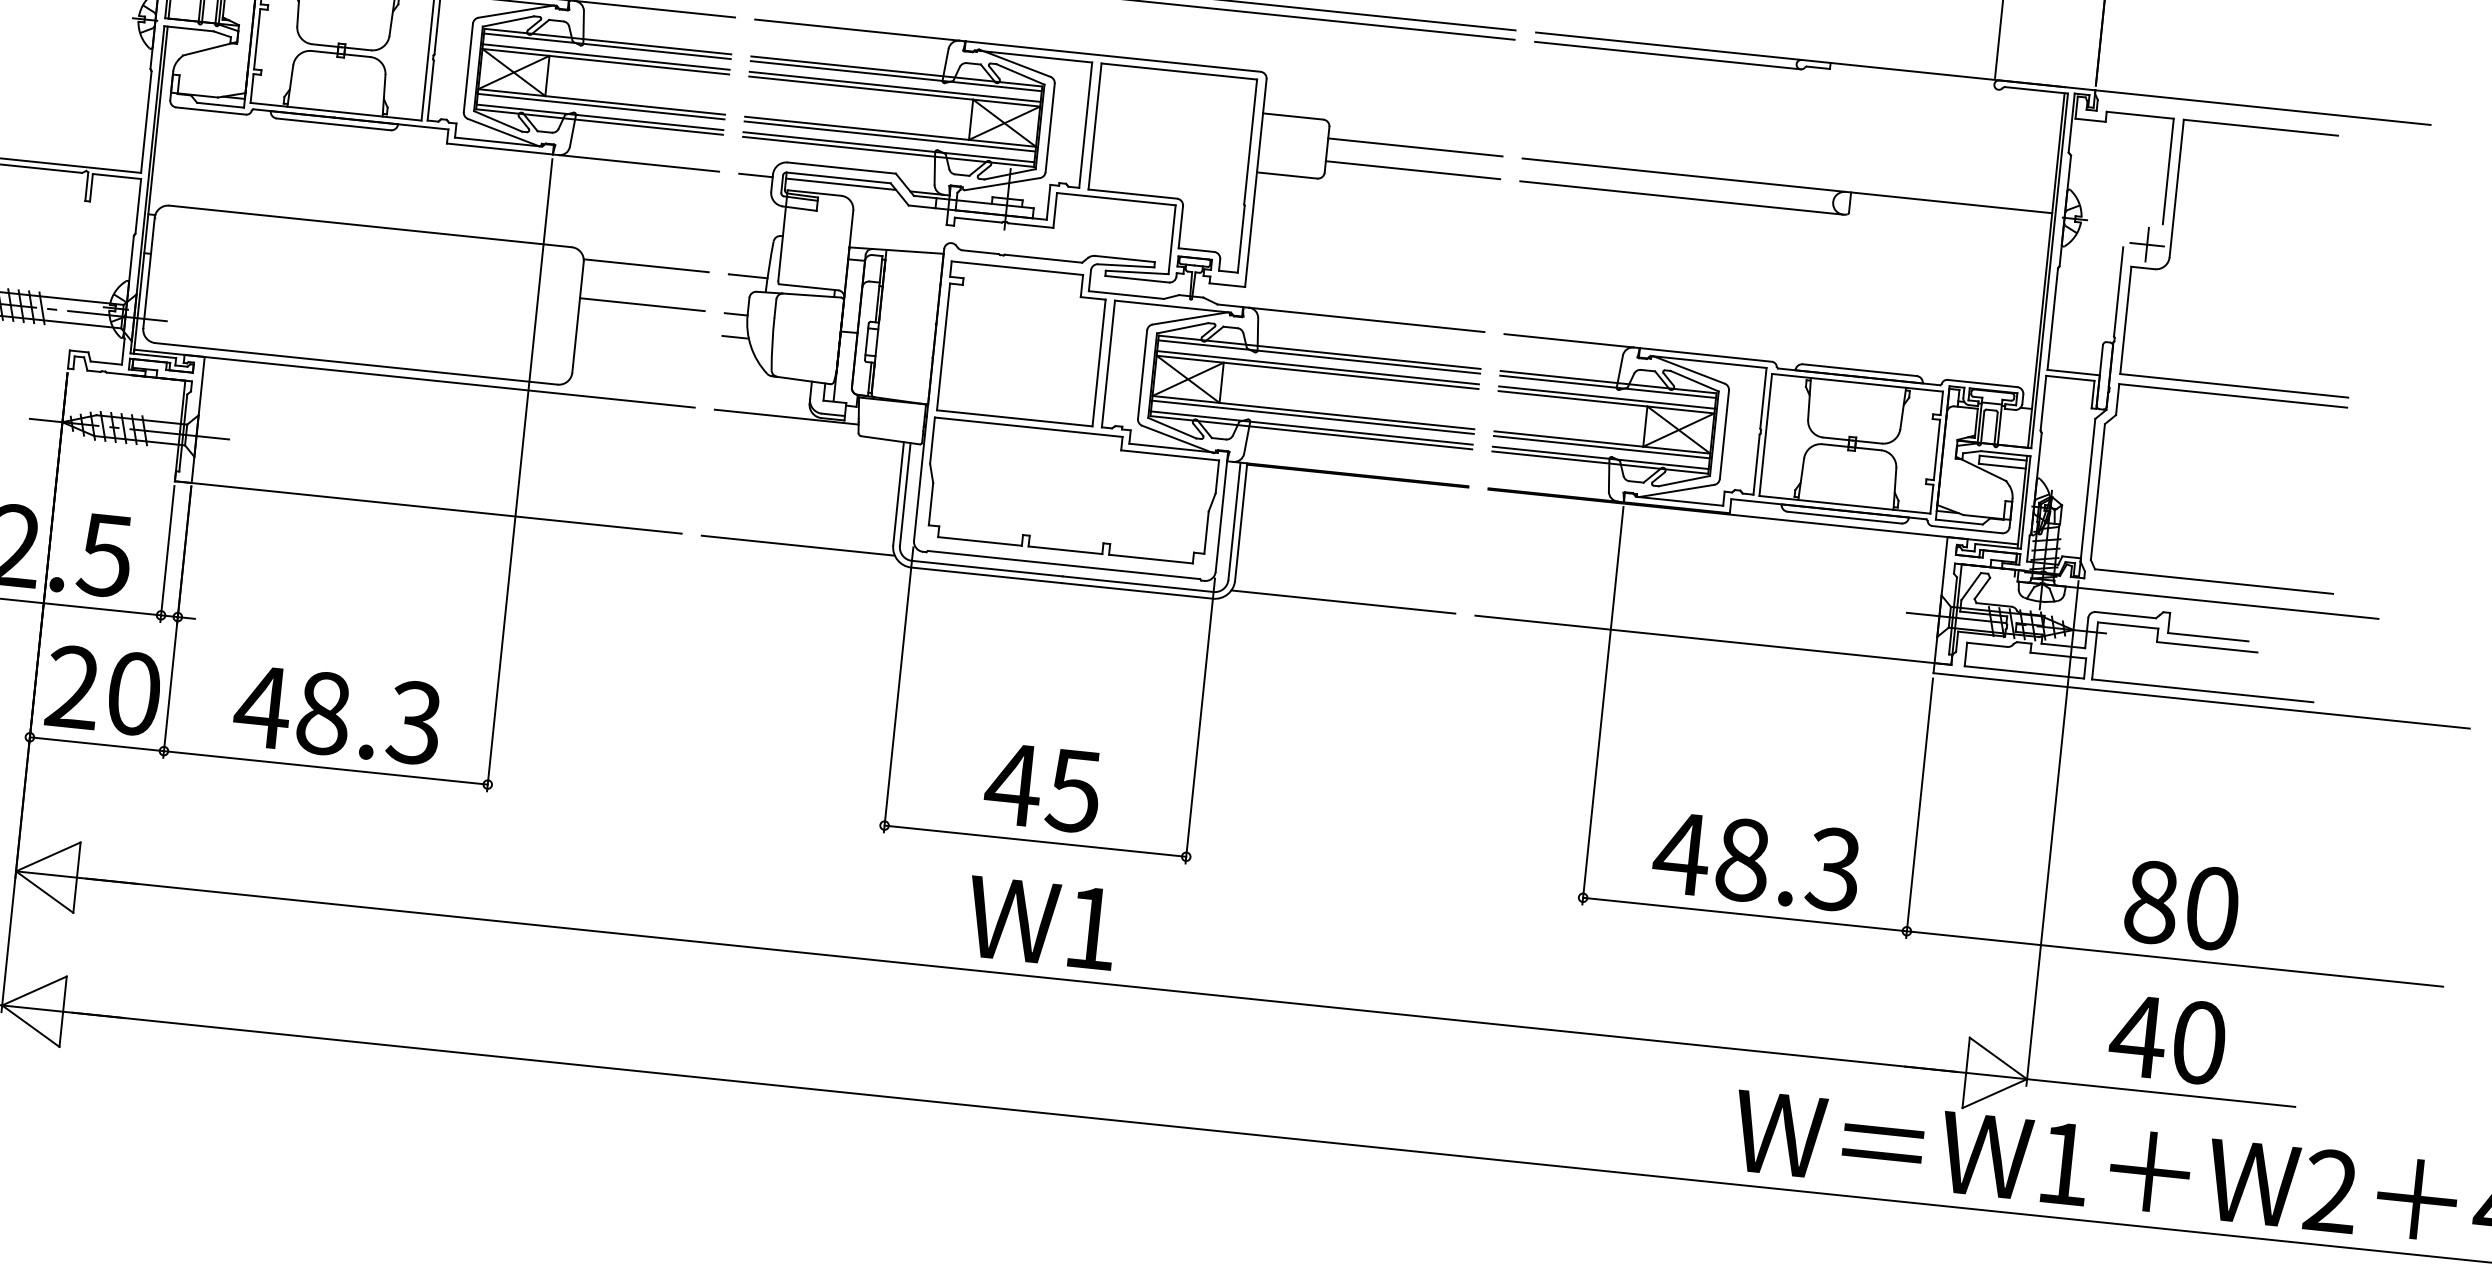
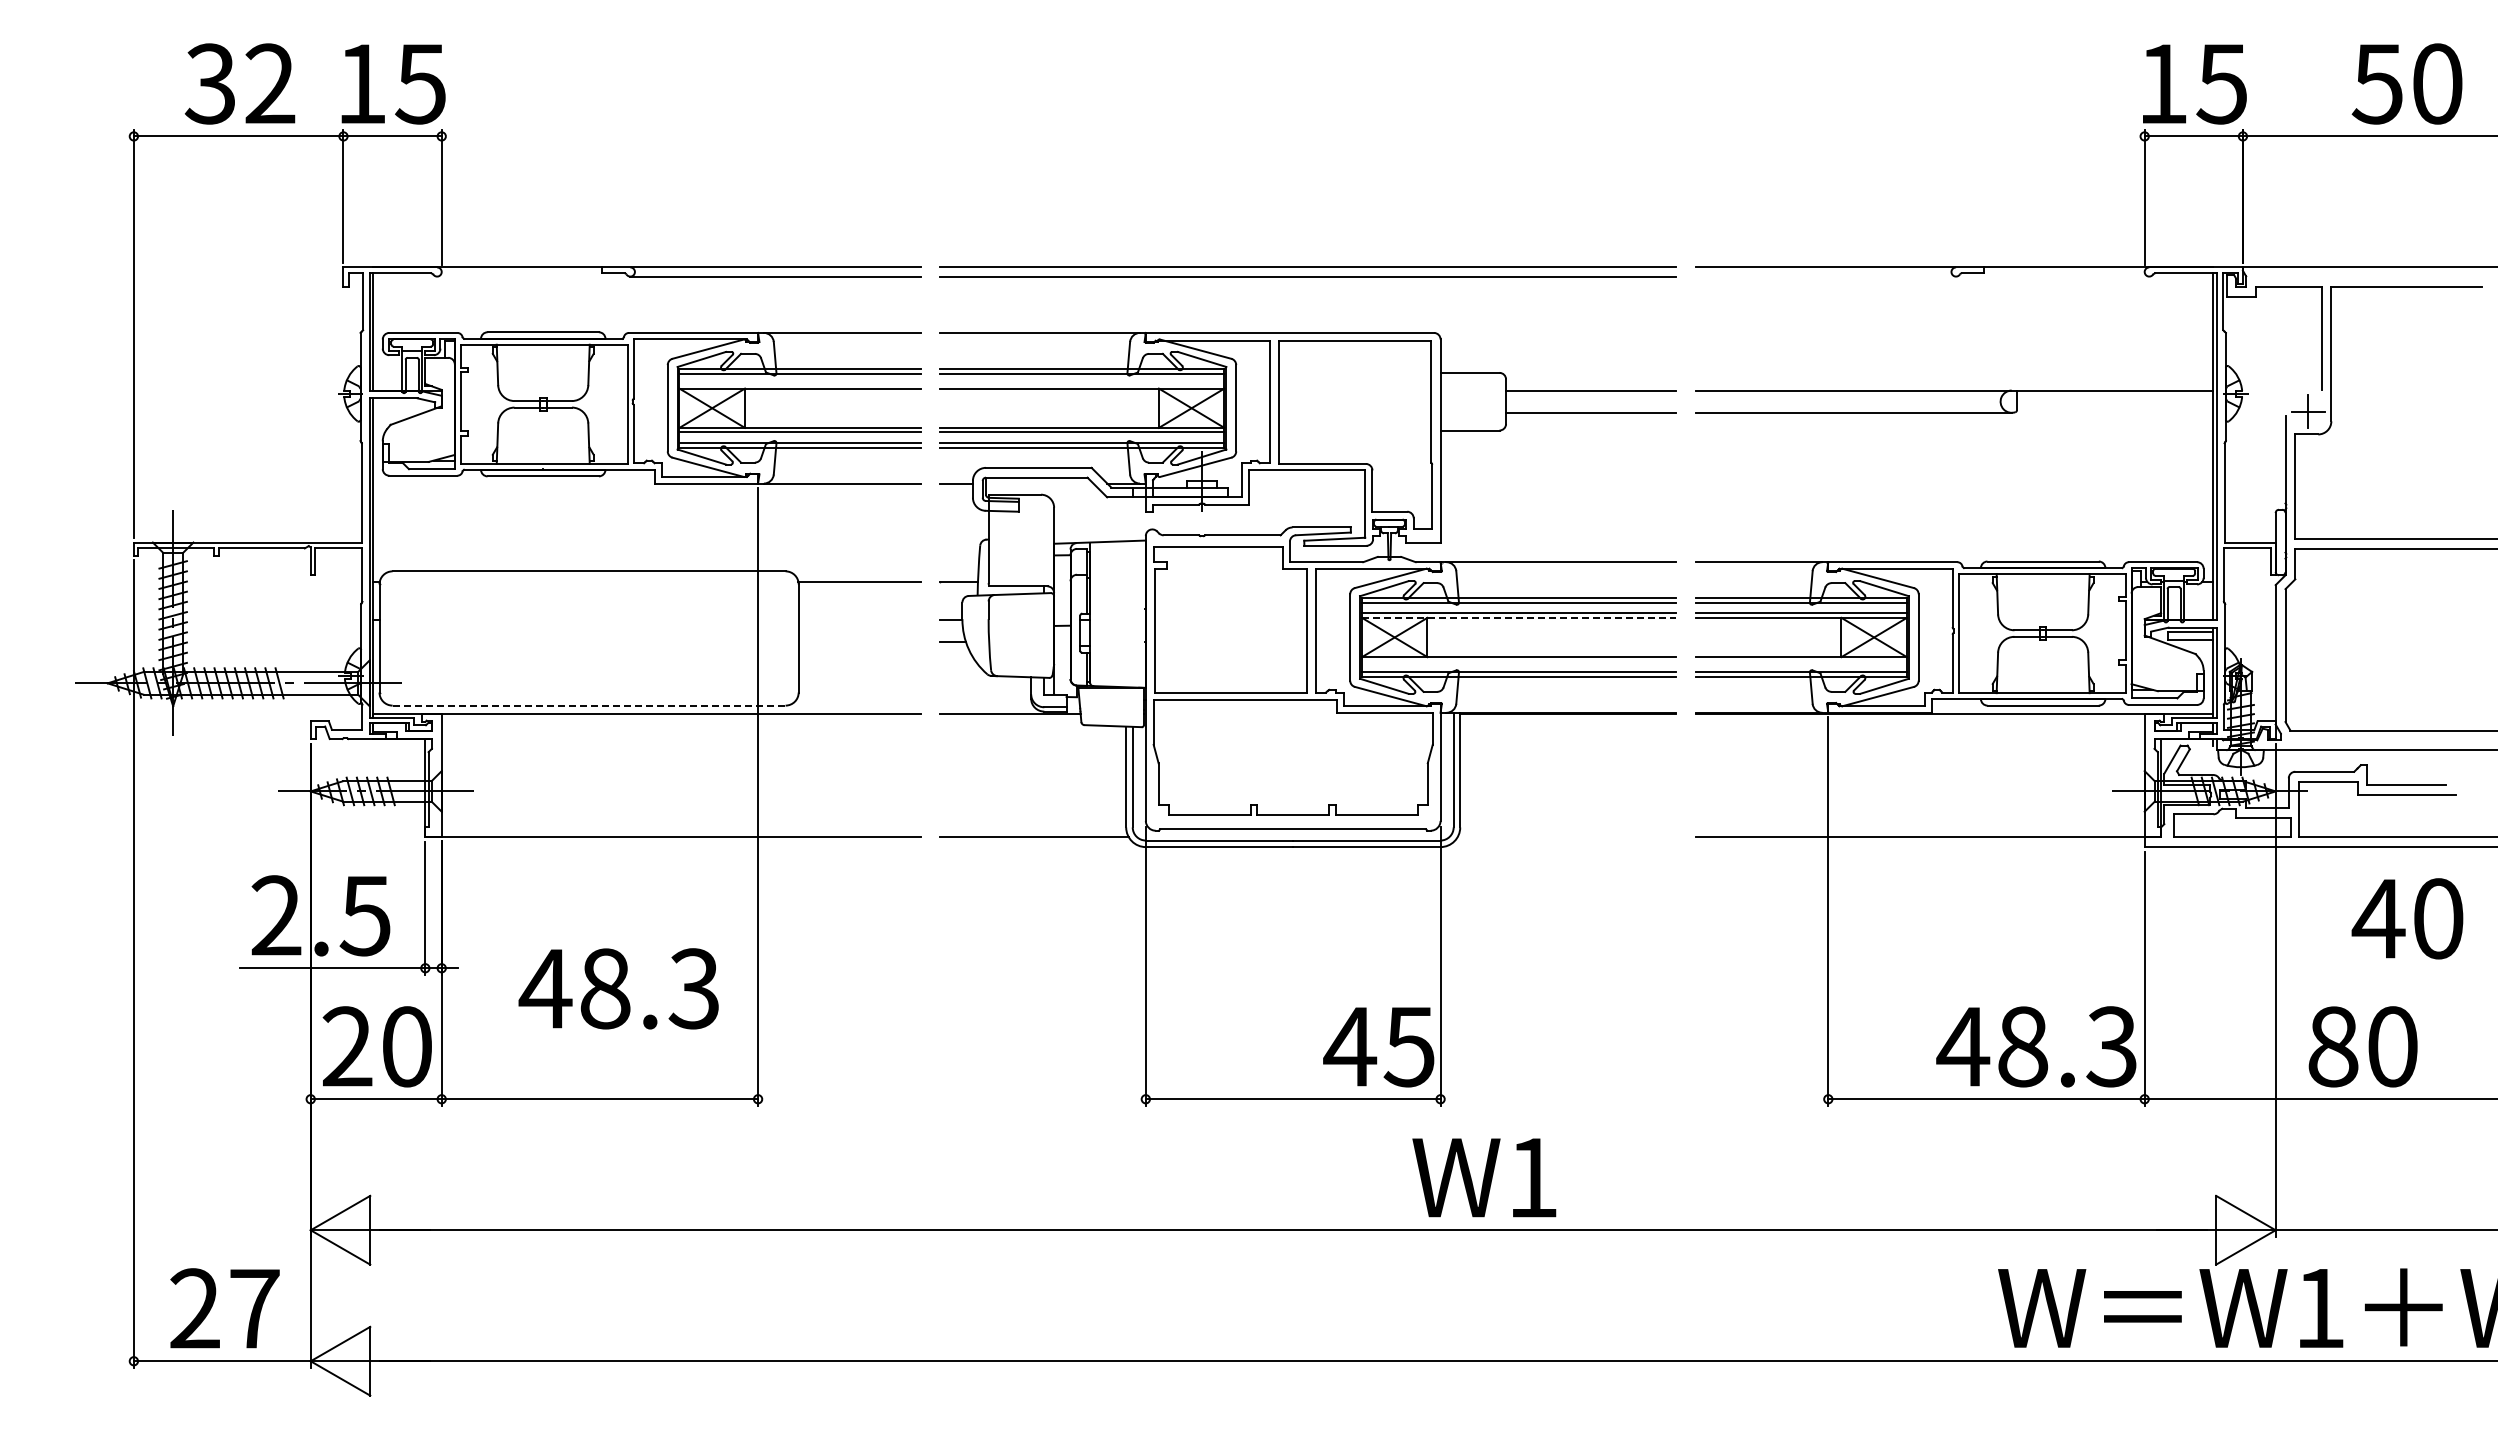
line: (1668, 55) -> (1826, 276), removed
line: (605, 57) -> (799, 384), removed
line: (895, 87) -> (1082, 384), removed
line: (840, 184) -> (1039, 483), removed
line: (642, 304) -> (859, 619), removed
line: (356, 363) -> (589, 705), solid -> dashed
line: (1317, 372) -> (1519, 617), solid -> dashed
line: (1312, 417) -> (1518, 661), removed
line: (1601, 446) -> (1801, 661), removed
line: (1342, 602) -> (1566, 837), removed
text: (337, 714) -> (618, 988), moved
text: (1042, 788) -> (1378, 1047), moved
text: (1756, 861) -> (2036, 1046), moved
text: (2181, 905) -> (2362, 1046), moved
text: (1041, 922) -> (1484, 1177), moved
text: (2167, 1039) -> (2407, 918), moved

